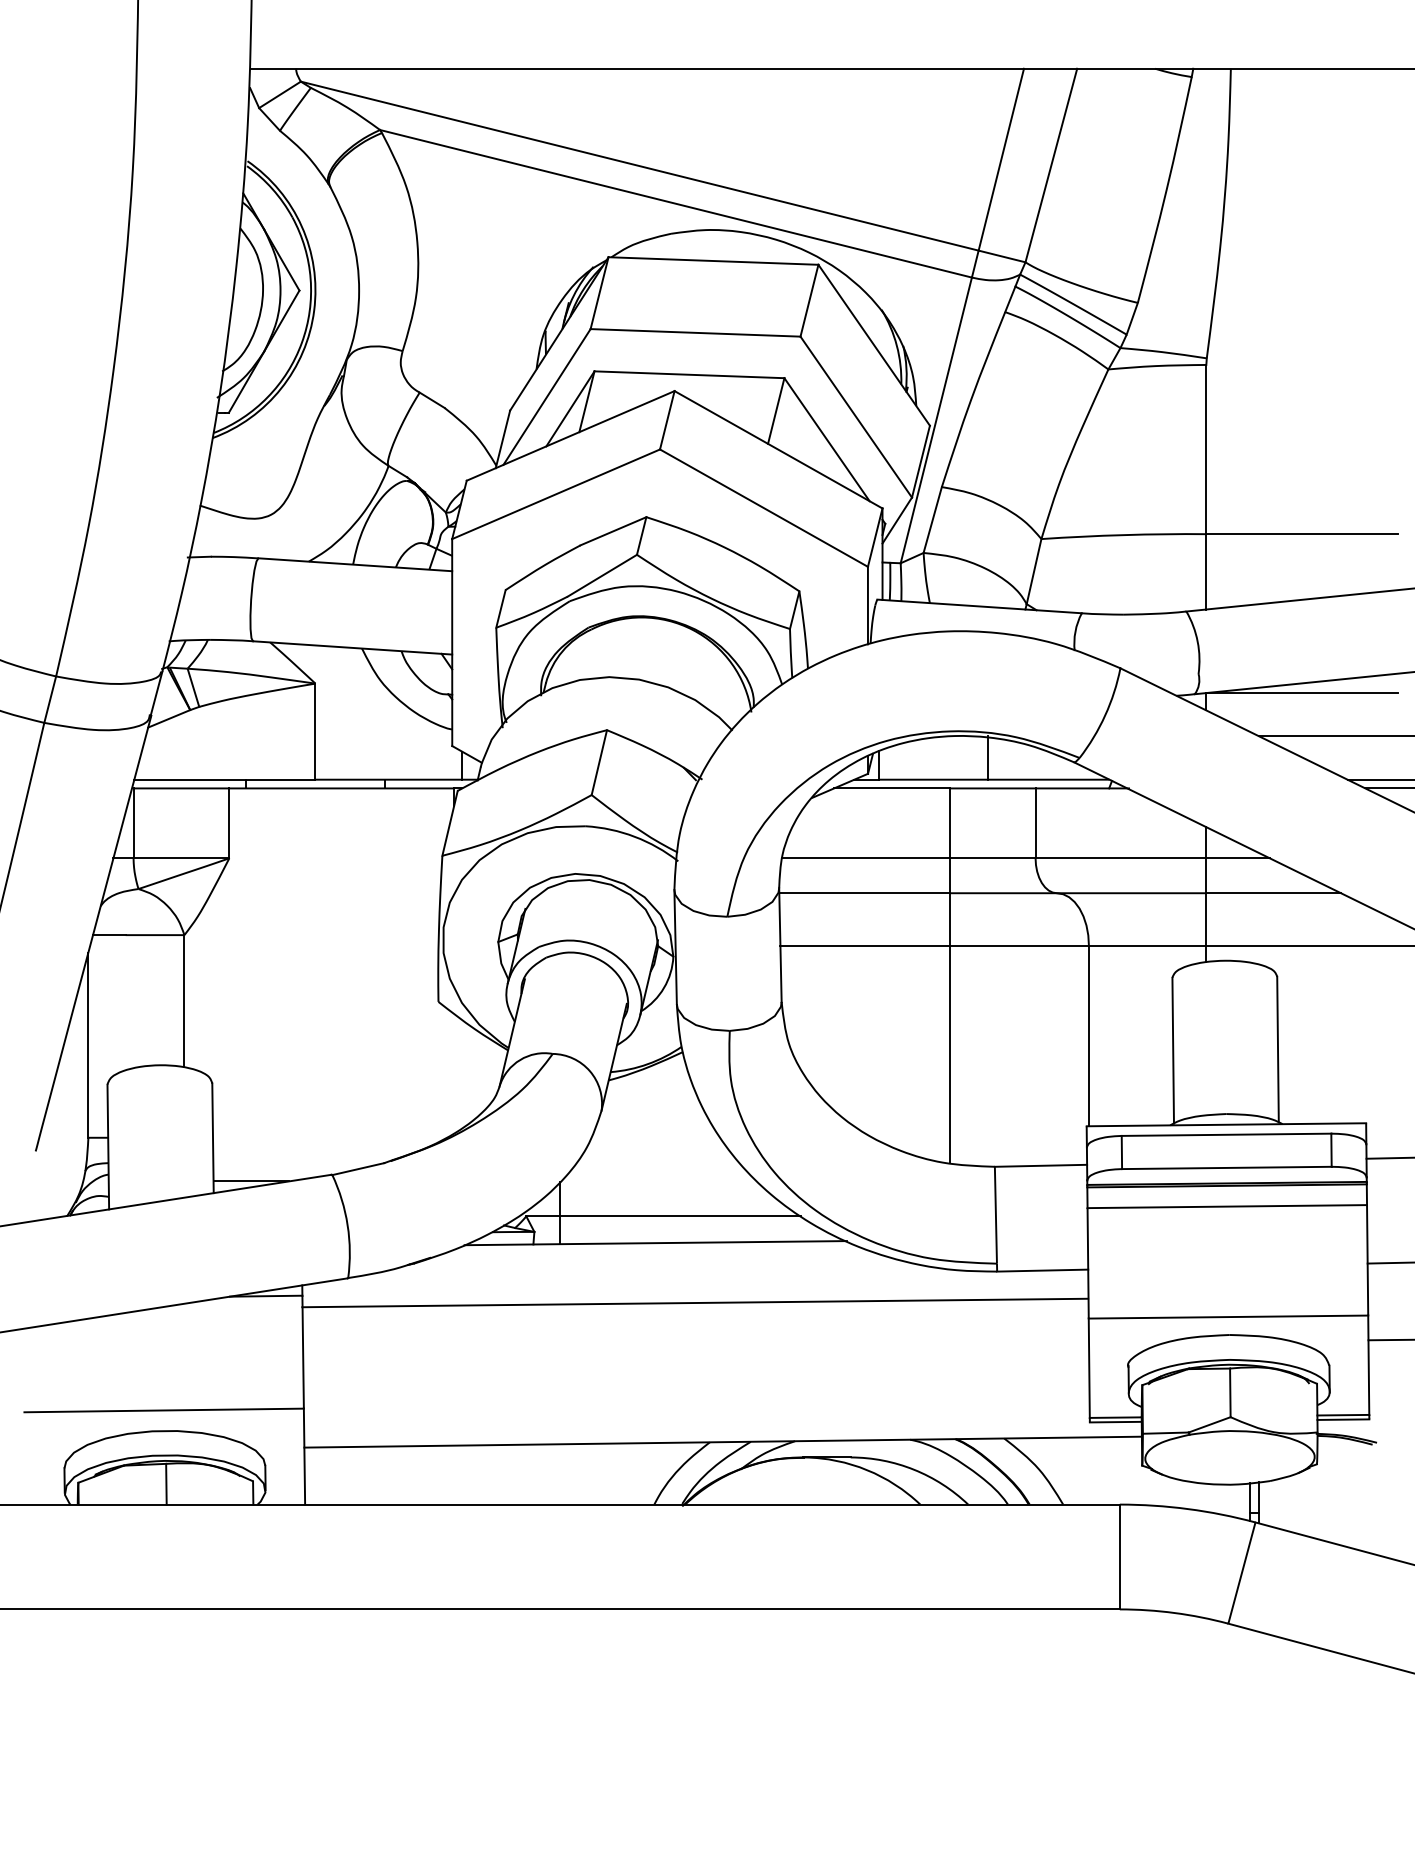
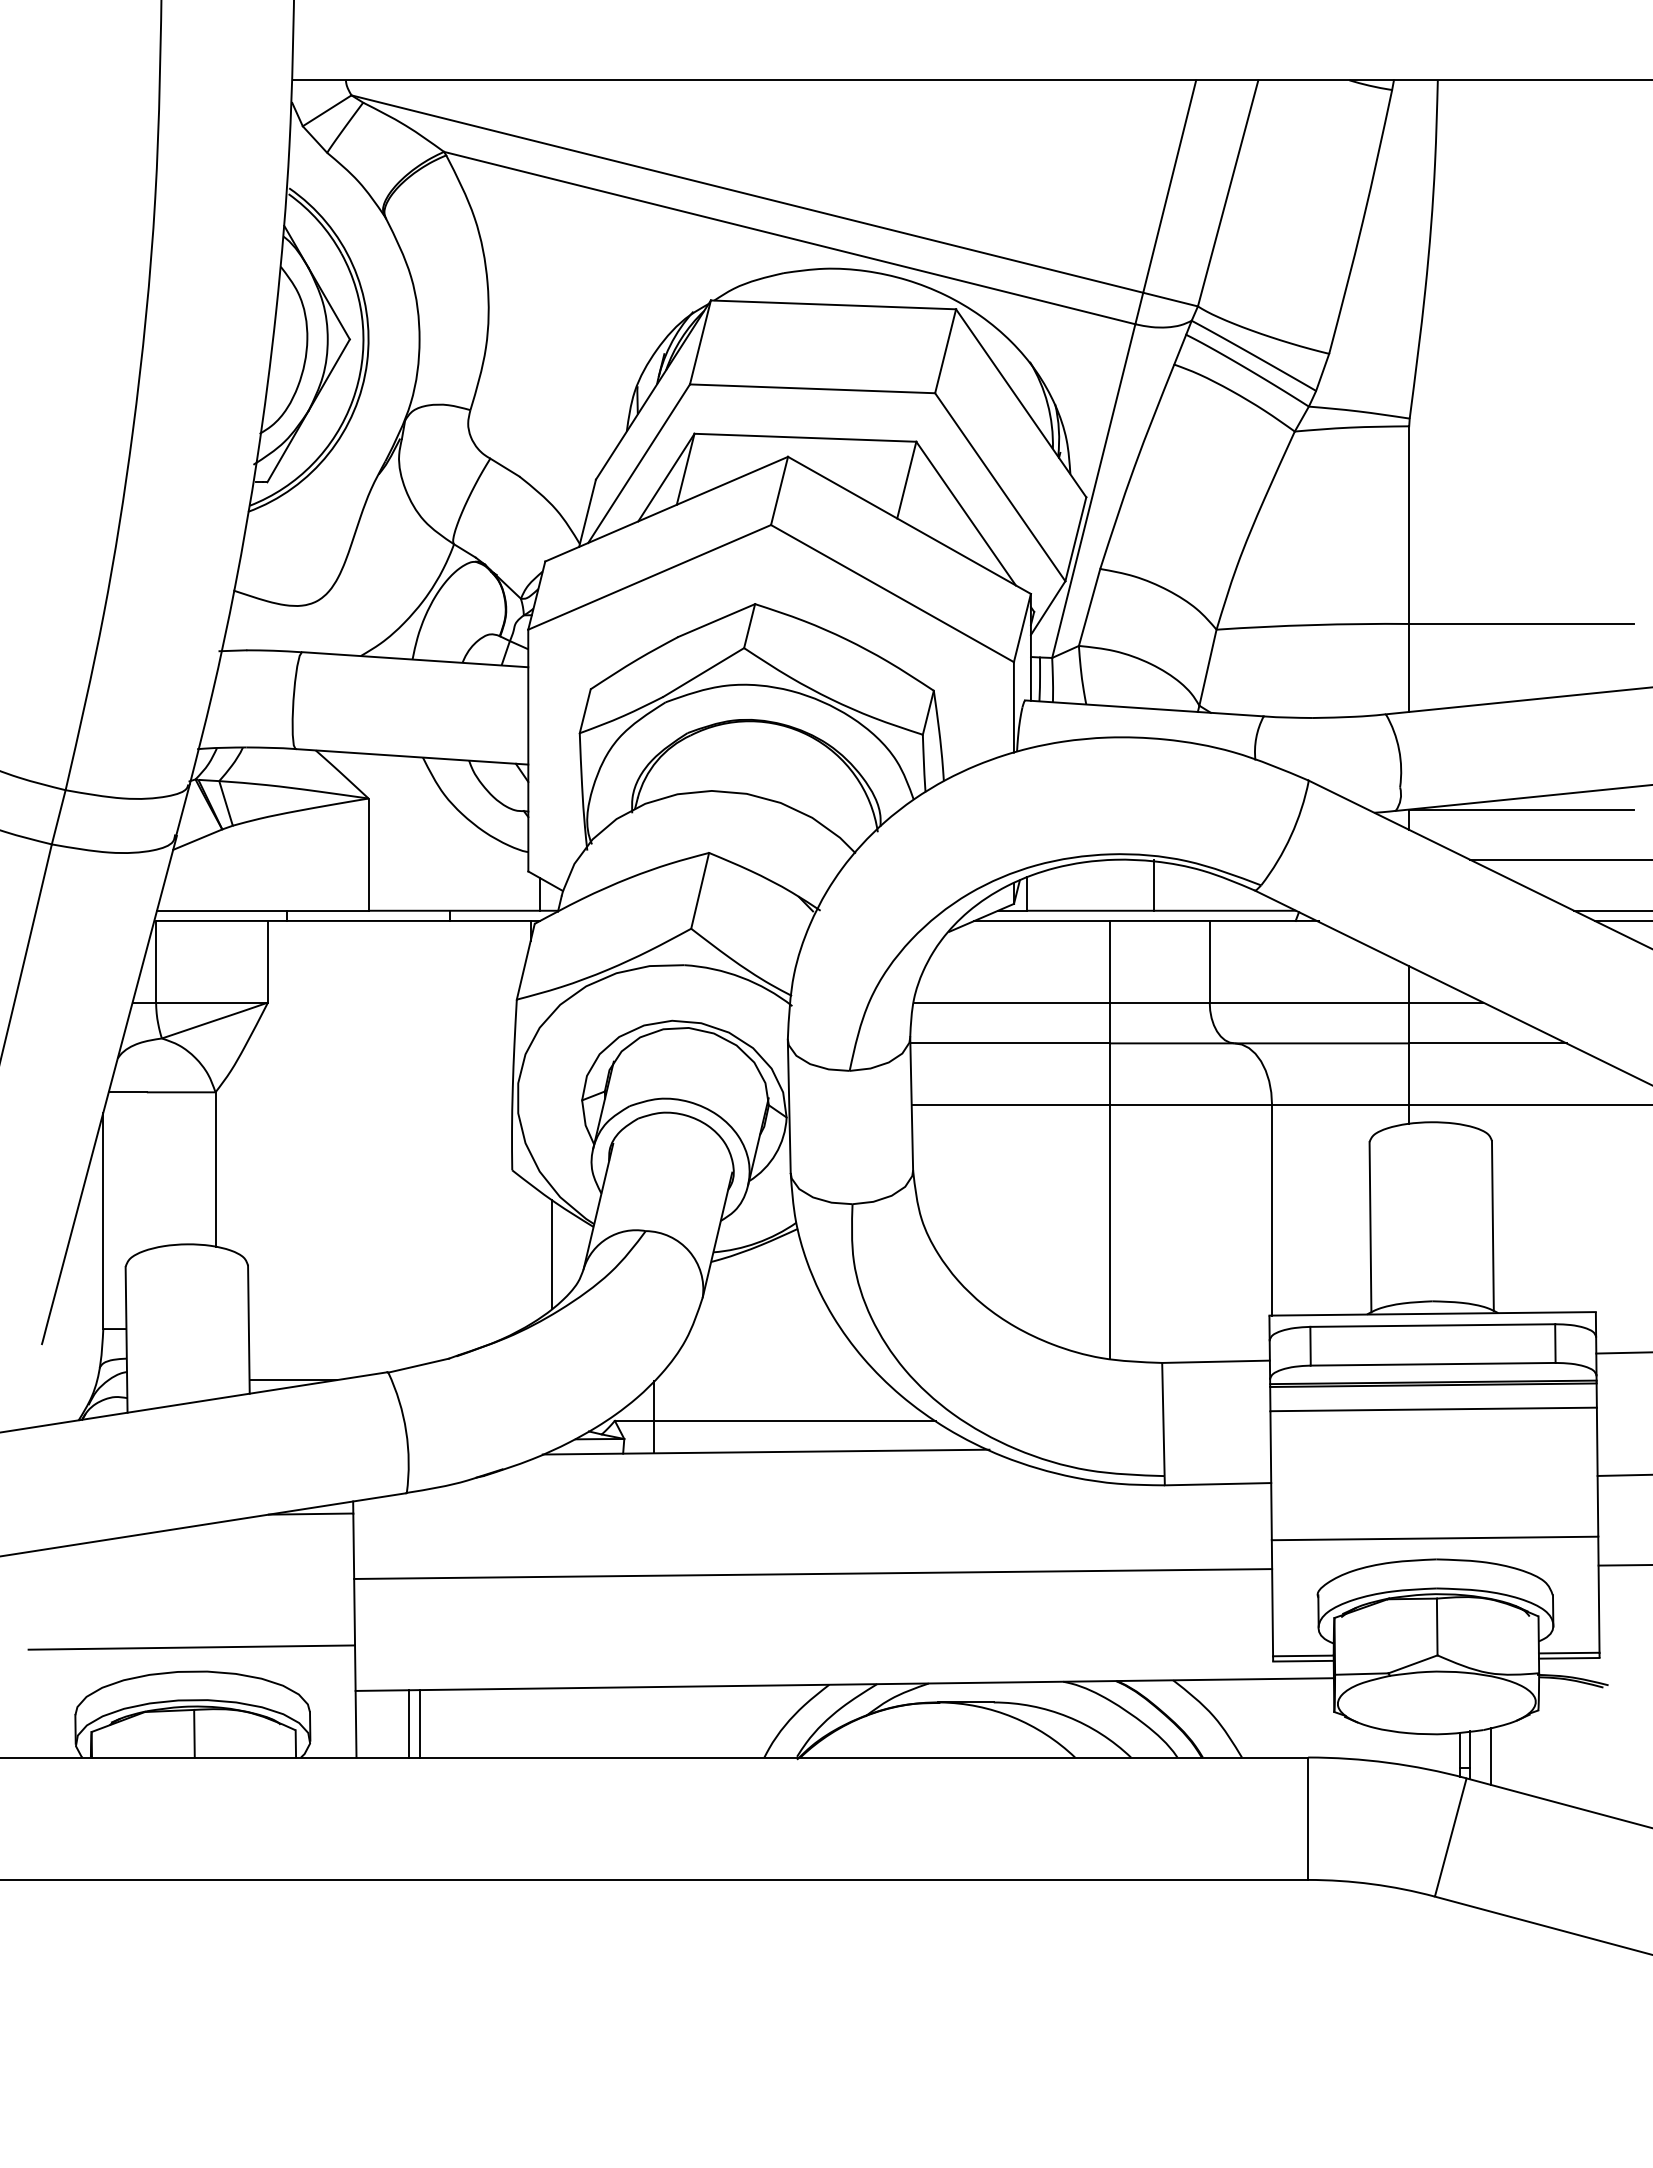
line: (472, 1073) -> (552, 1254), added
line: (695, 1302) -> (813, 1573), moved
line: (350, 1475) -> (409, 1723), added
line: (359, 1475) -> (419, 1723), added
line: (1275, 1503) -> (1490, 1756), added

